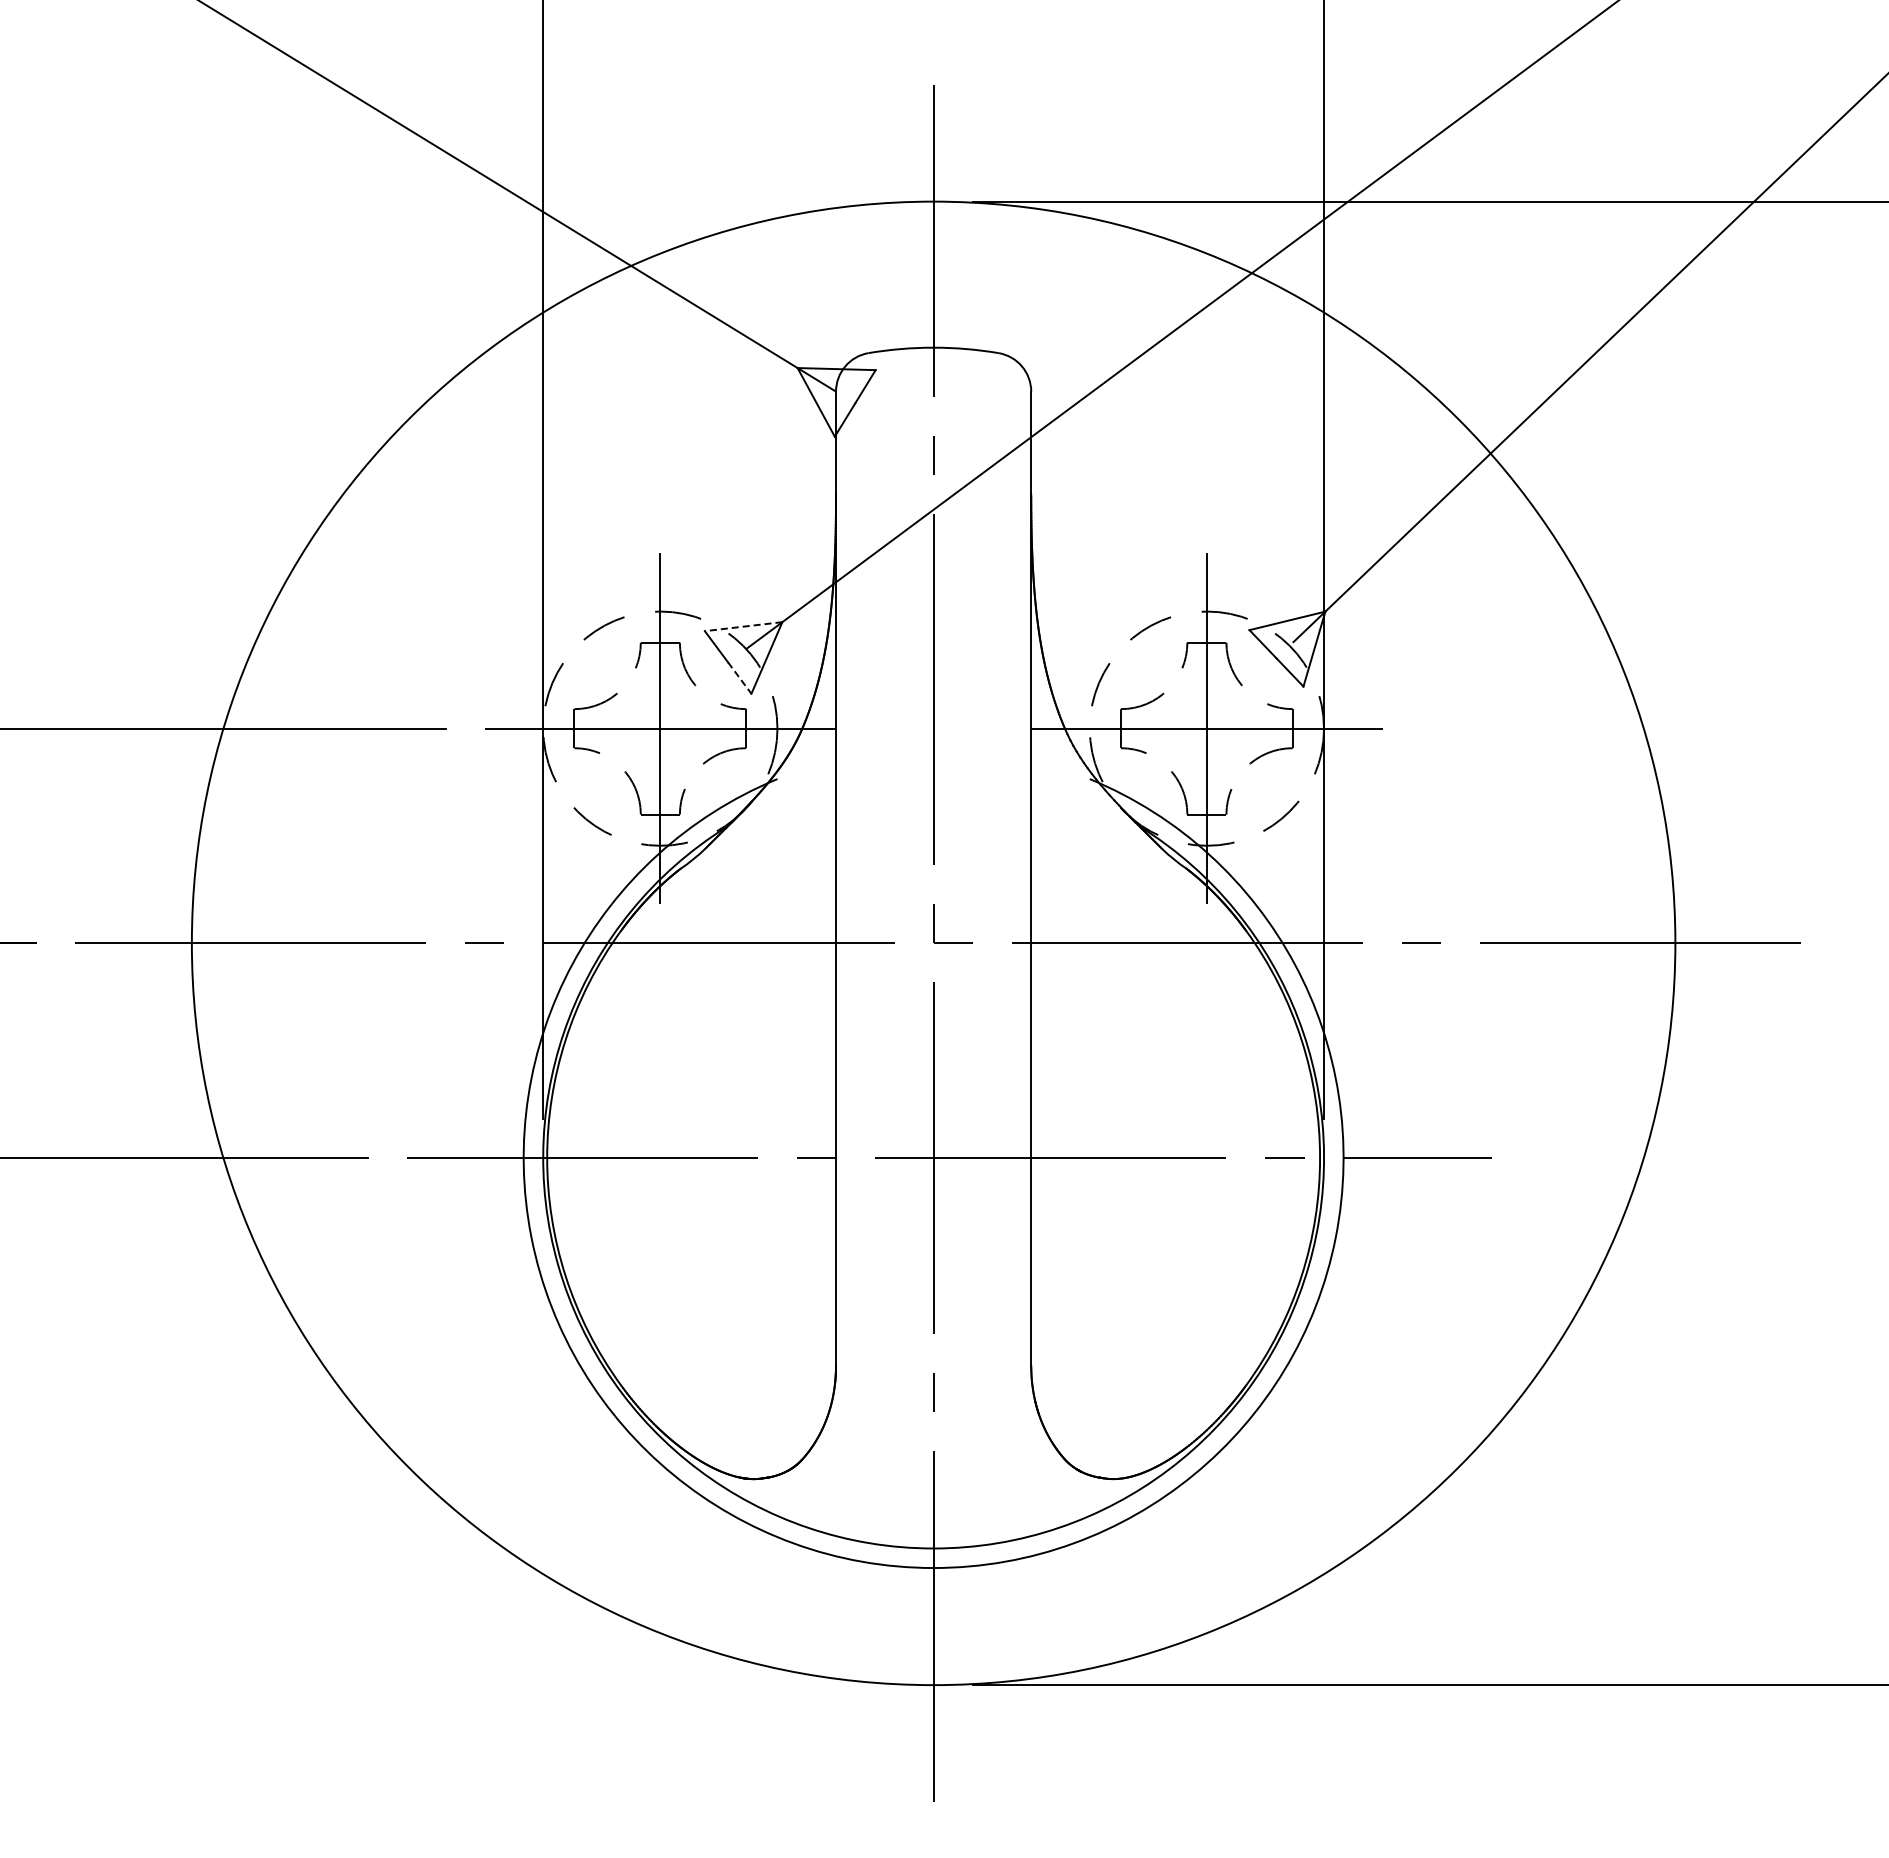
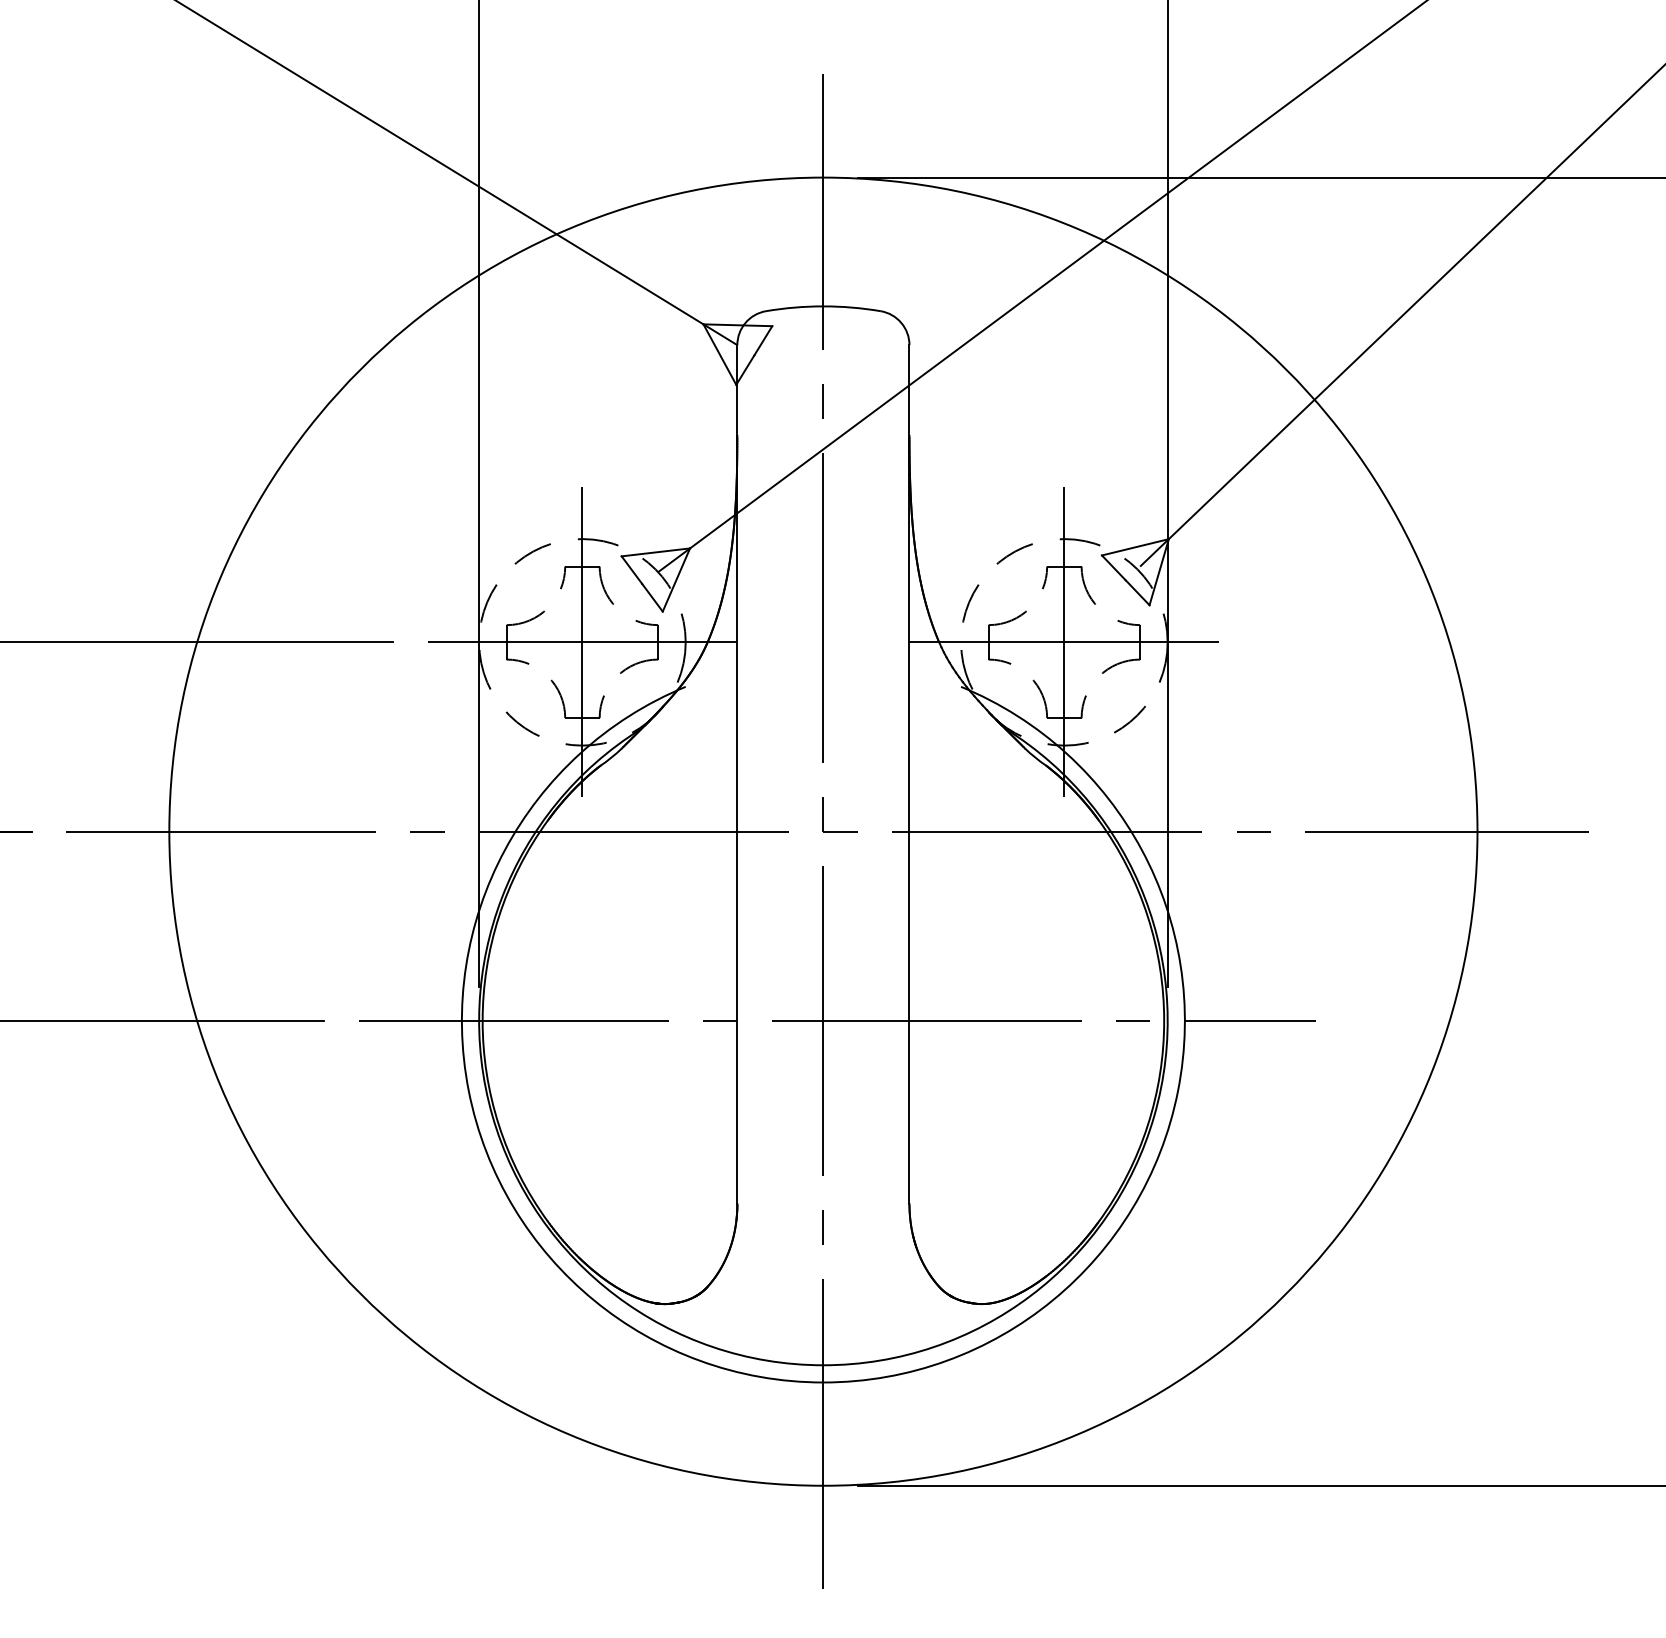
line: (743, 626) -> (655, 552), dashed -> solid
line: (739, 678) -> (652, 598), dashed -> solid

